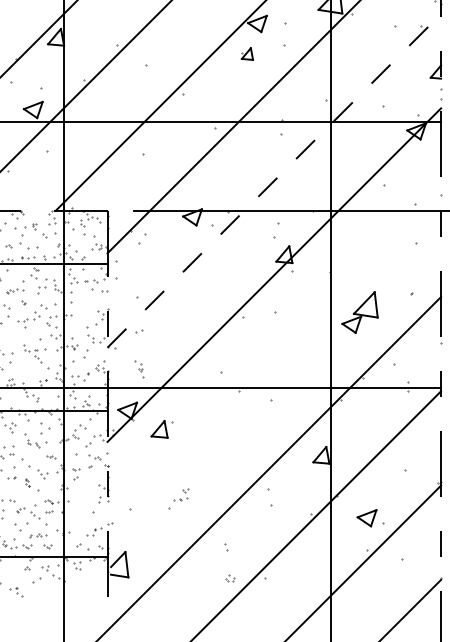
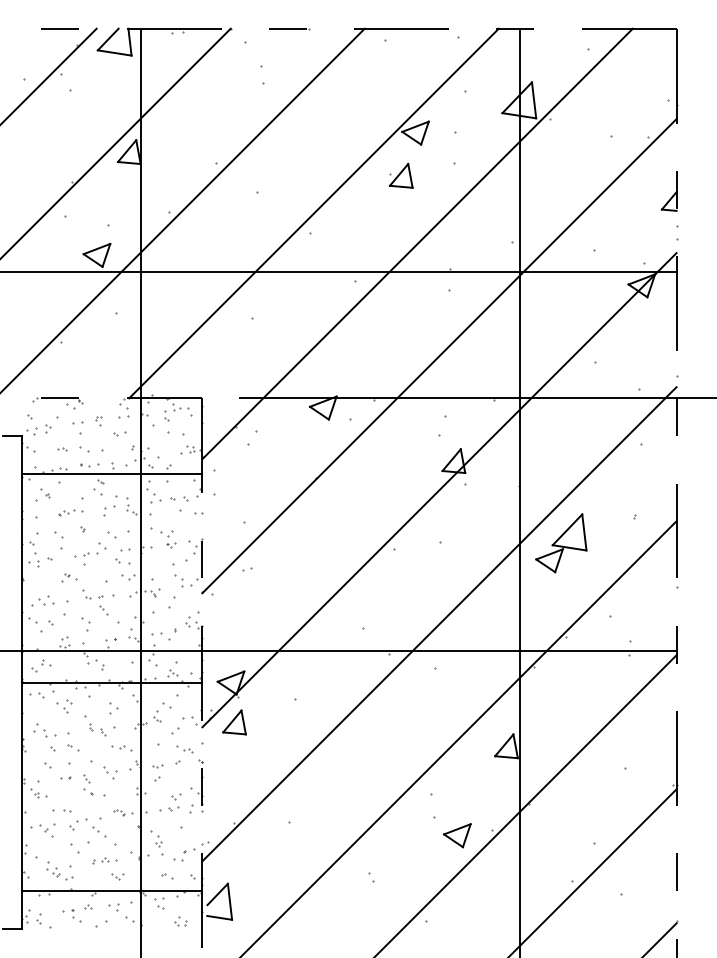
part: (247, 53) -> (401, 175), size x1.43
line: (274, 180) -> (439, 355), dashed -> solid
part: (19, 227) -> (77, 422), size x0.62
part: (49, 235) -> (119, 433), size x0.62
part: (24, 246) -> (84, 449), size x0.62
part: (83, 309) -> (168, 539), added
part: (14, 336) -> (69, 577), added
part: (139, 368) -> (156, 842), moved
part: (25, 369) -> (85, 624), added
line: (274, 369) -> (439, 624), added
part: (44, 428) -> (113, 708), size x0.62
part: (159, 429) -> (234, 722), moved
part: (16, 456) -> (73, 747), size x0.62
part: (50, 456) -> (121, 748), size x1.67
part: (27, 482) -> (88, 784), size x1.67
part: (181, 494) -> (170, 802), moved
part: (20, 510) -> (78, 824), size x1.67
part: (49, 511) -> (119, 826), removed
part: (367, 518) -> (457, 835), moved
part: (27, 546) -> (88, 876), removed
part: (82, 546) -> (167, 876), size x0.62
part: (229, 578) -> (180, 921), moved
part: (16, 591) -> (71, 915), moved

